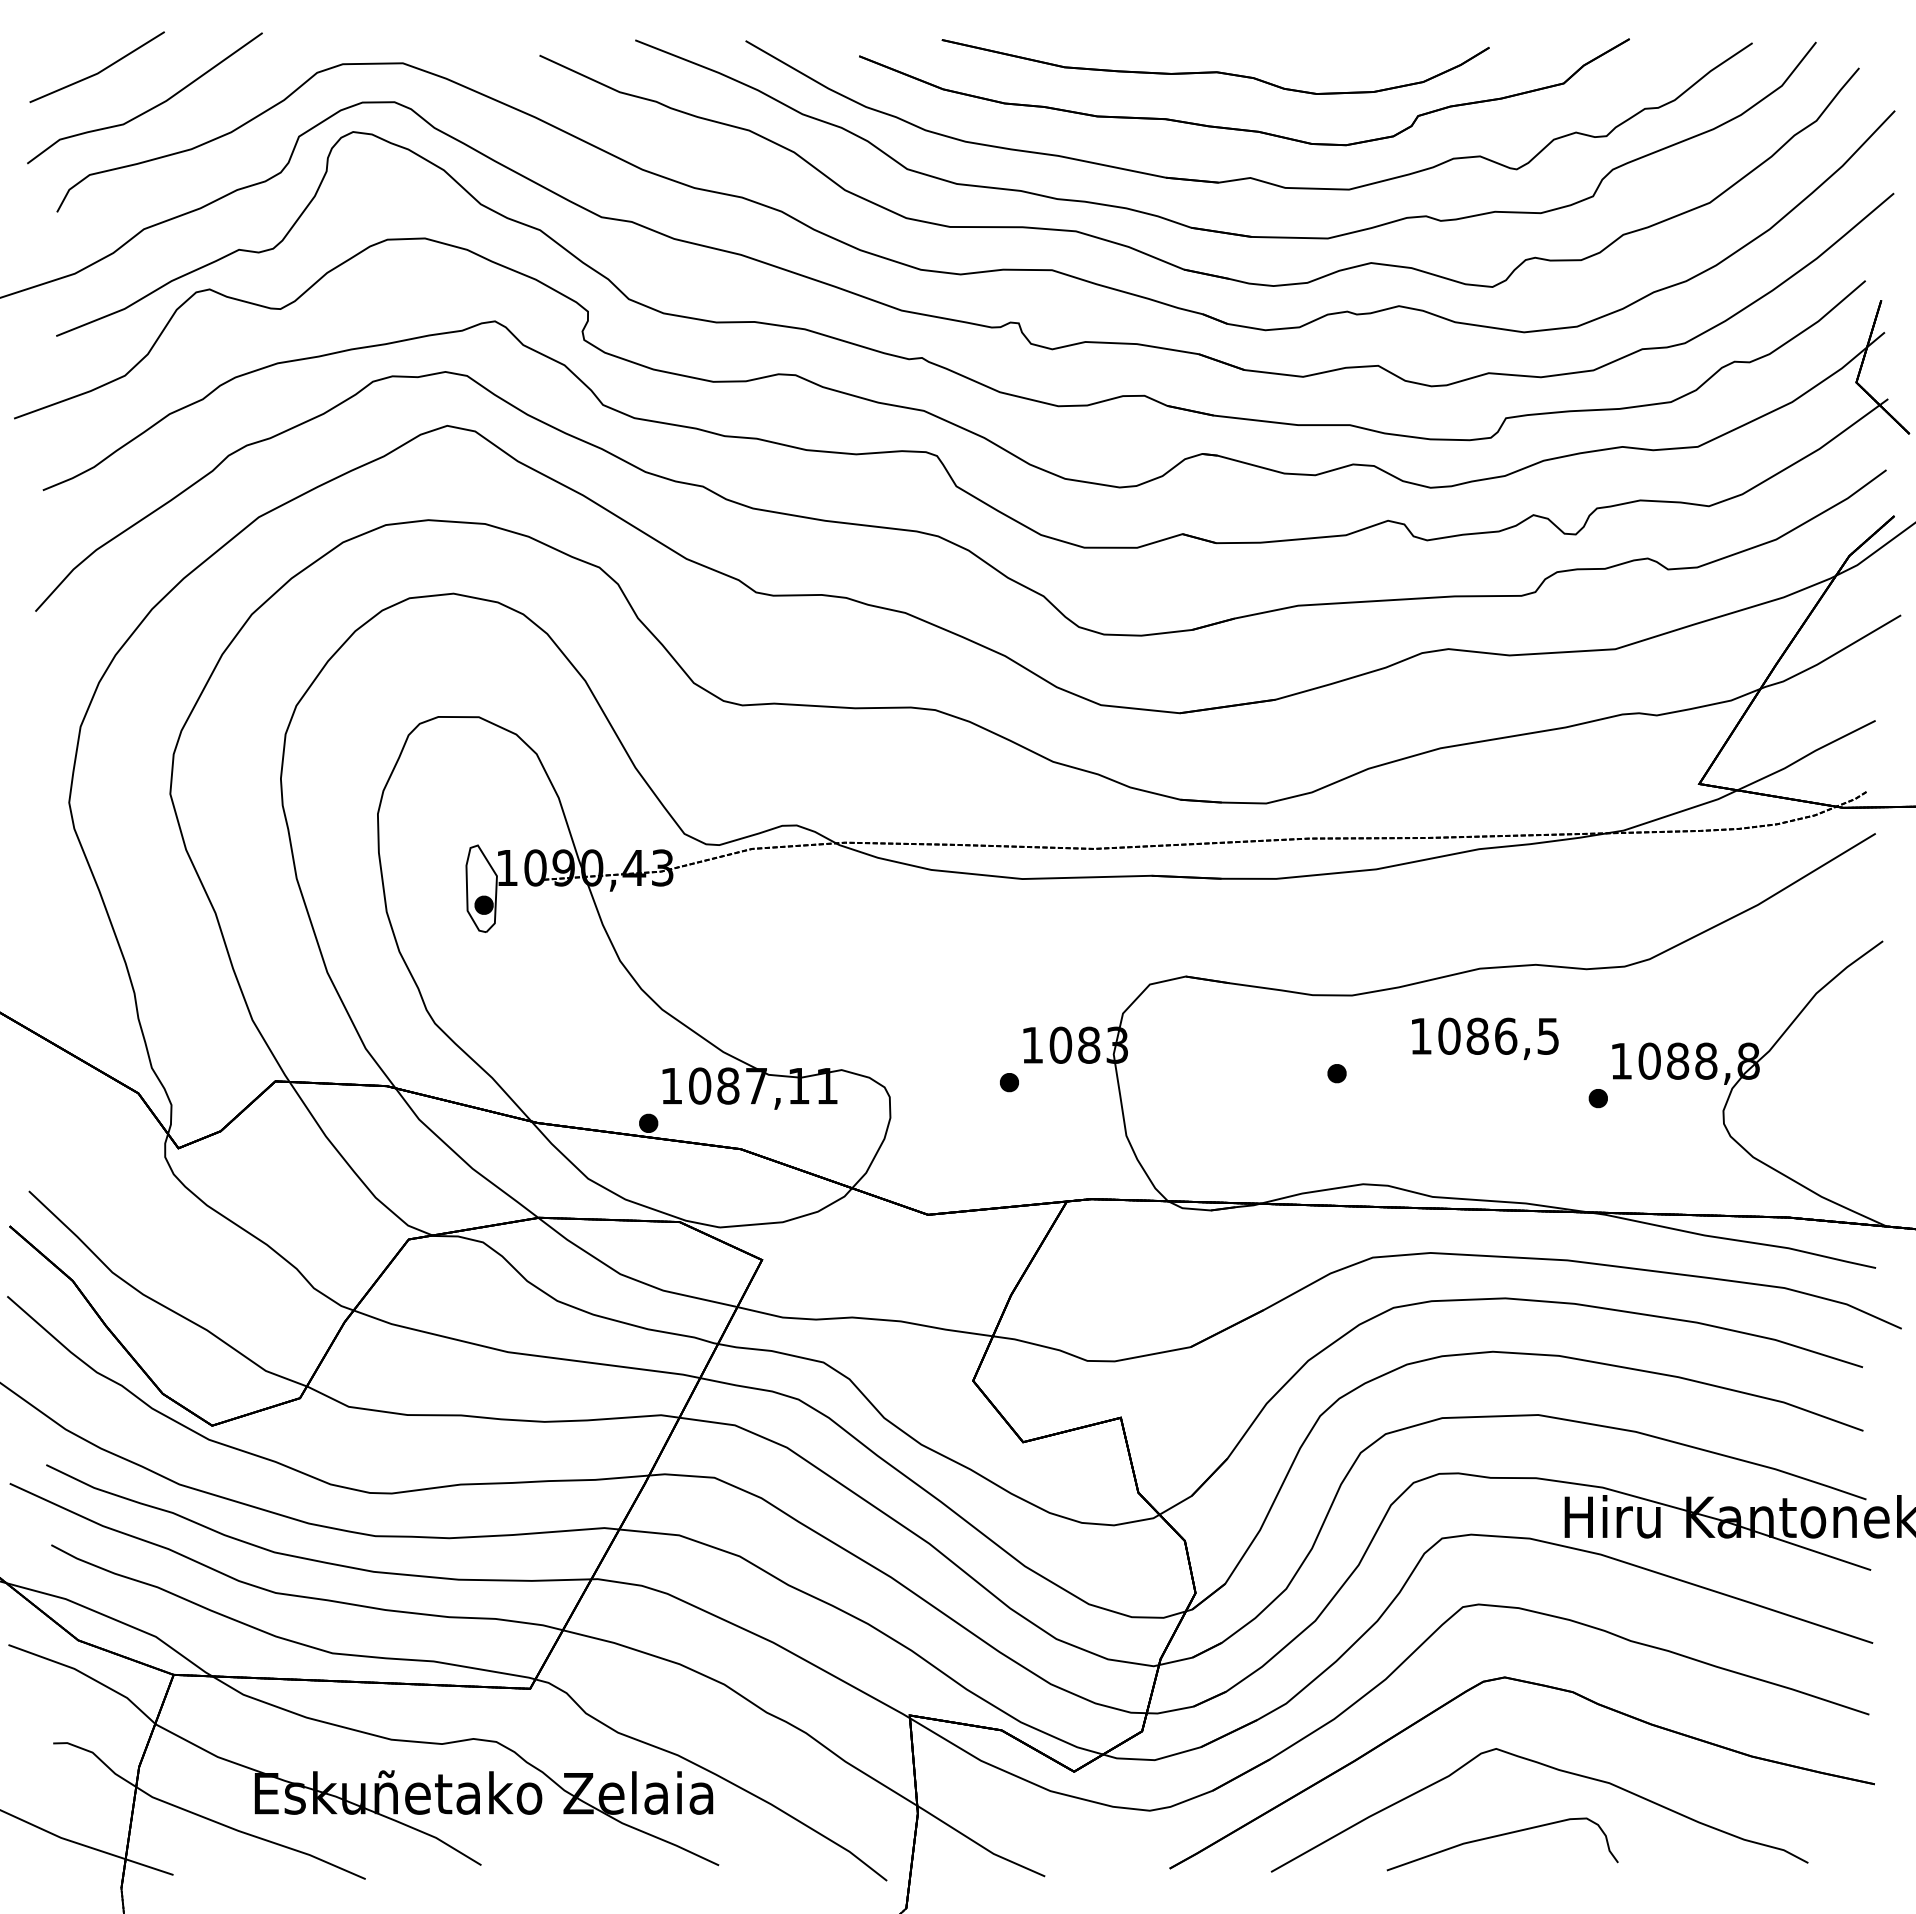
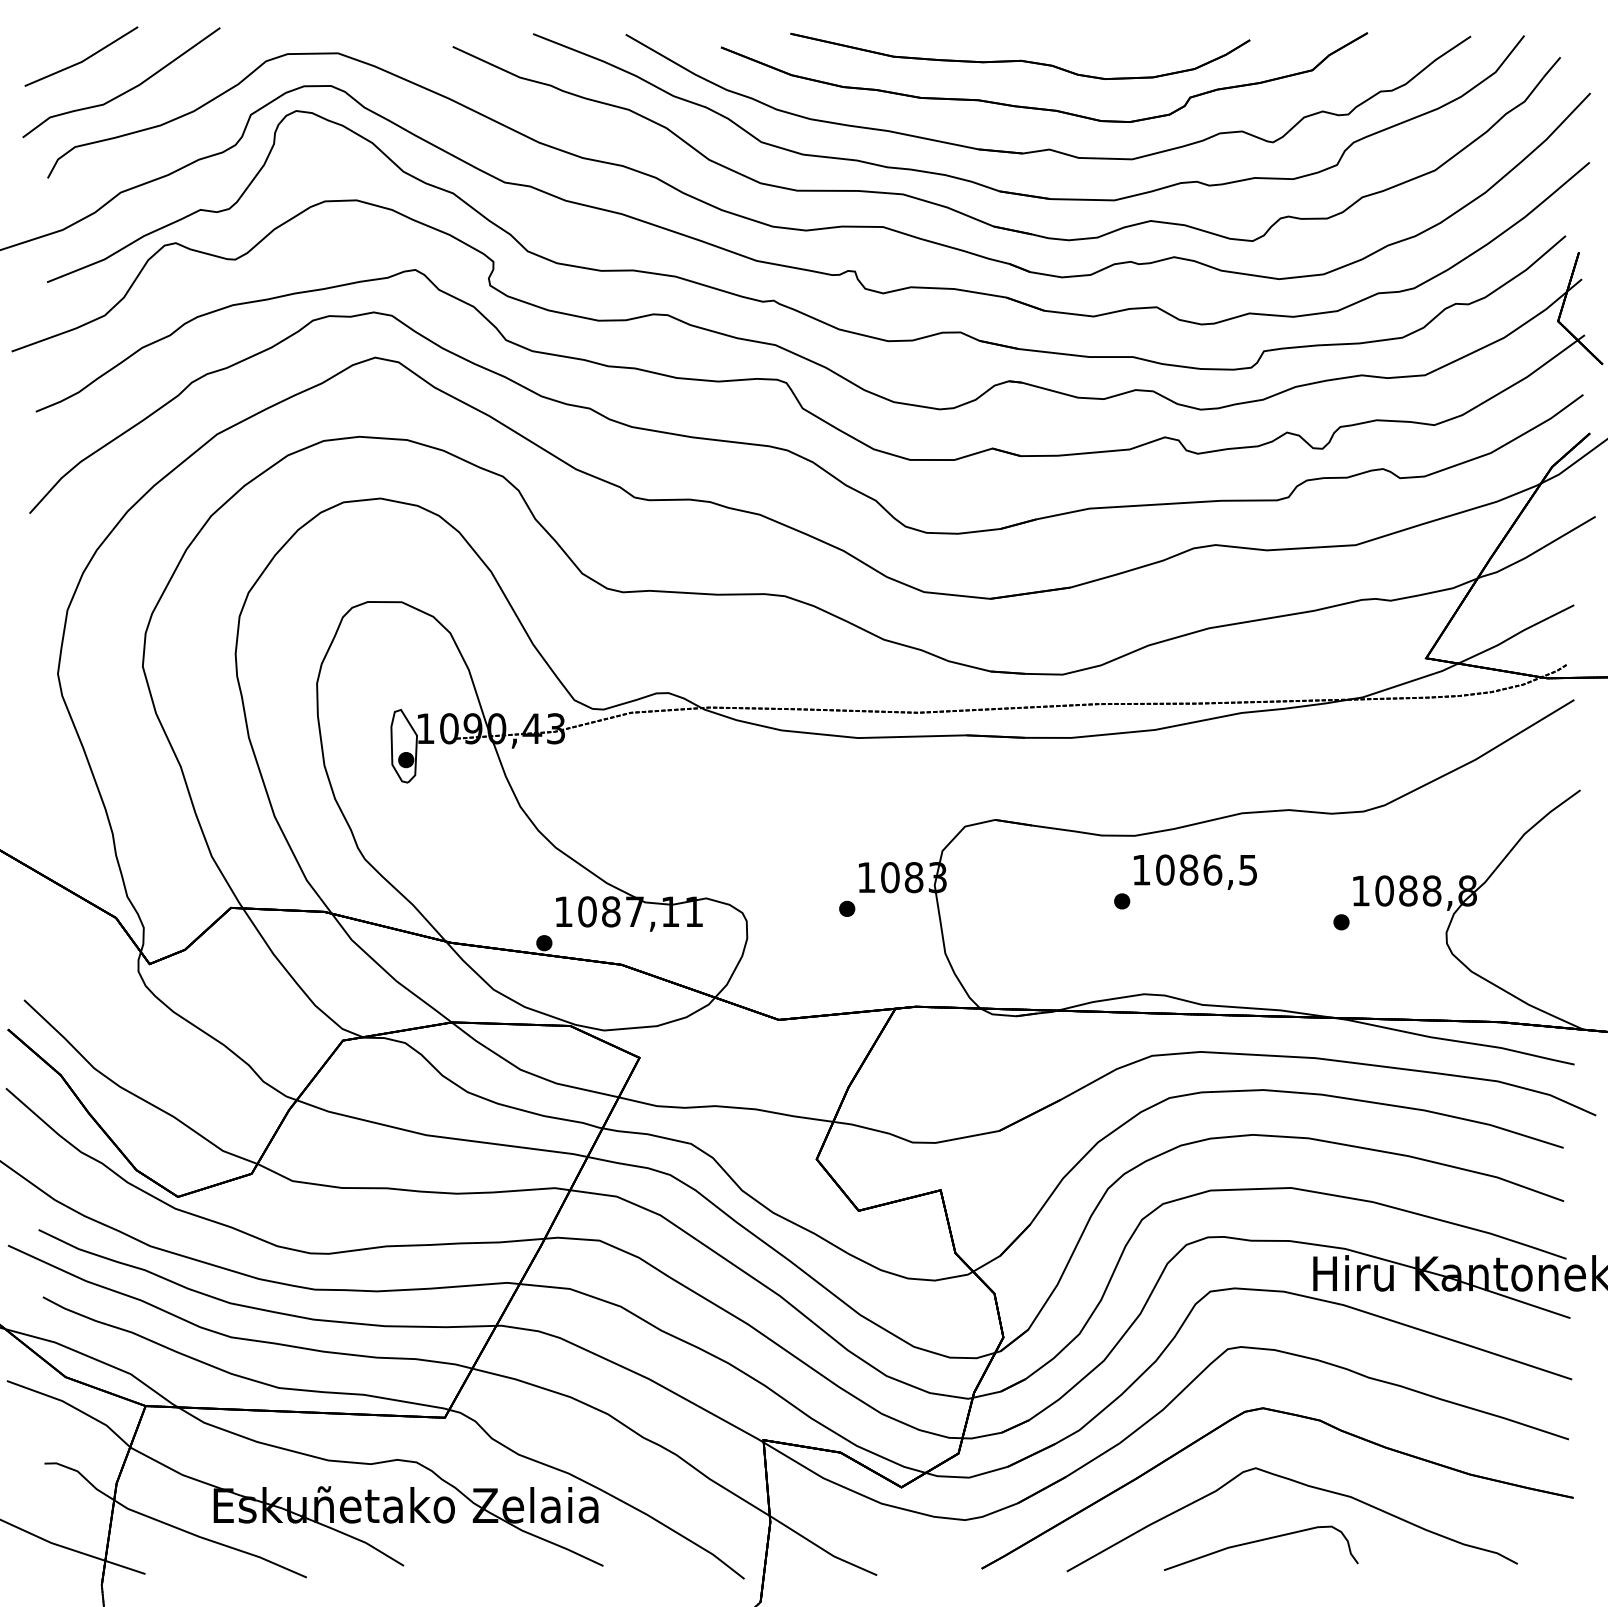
text: (1485, 1038) -> (1195, 871), moved

